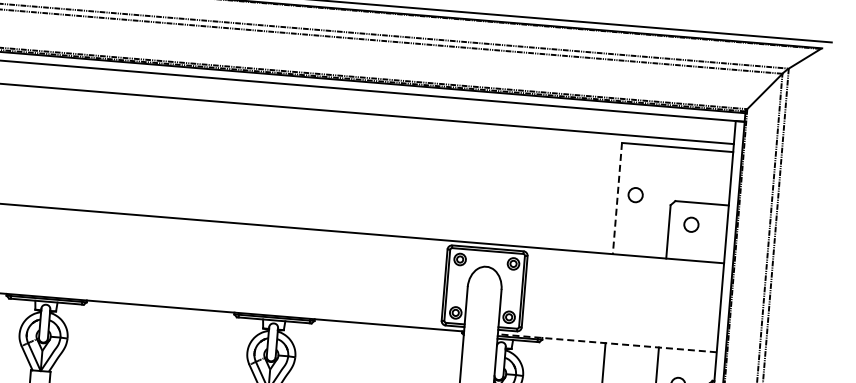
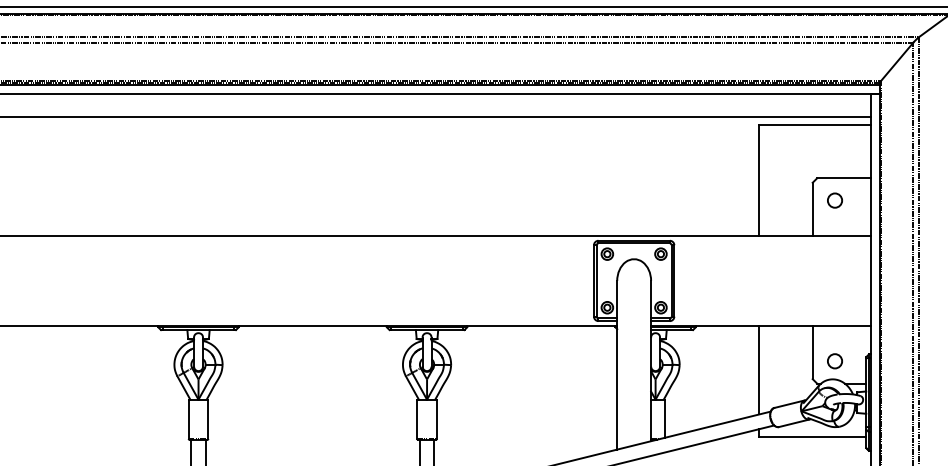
circle: (635, 194) -> (776, 175), removed
line: (617, 198) -> (759, 180), dashed -> solid
line: (606, 343) -> (760, 325), dashed -> solid

